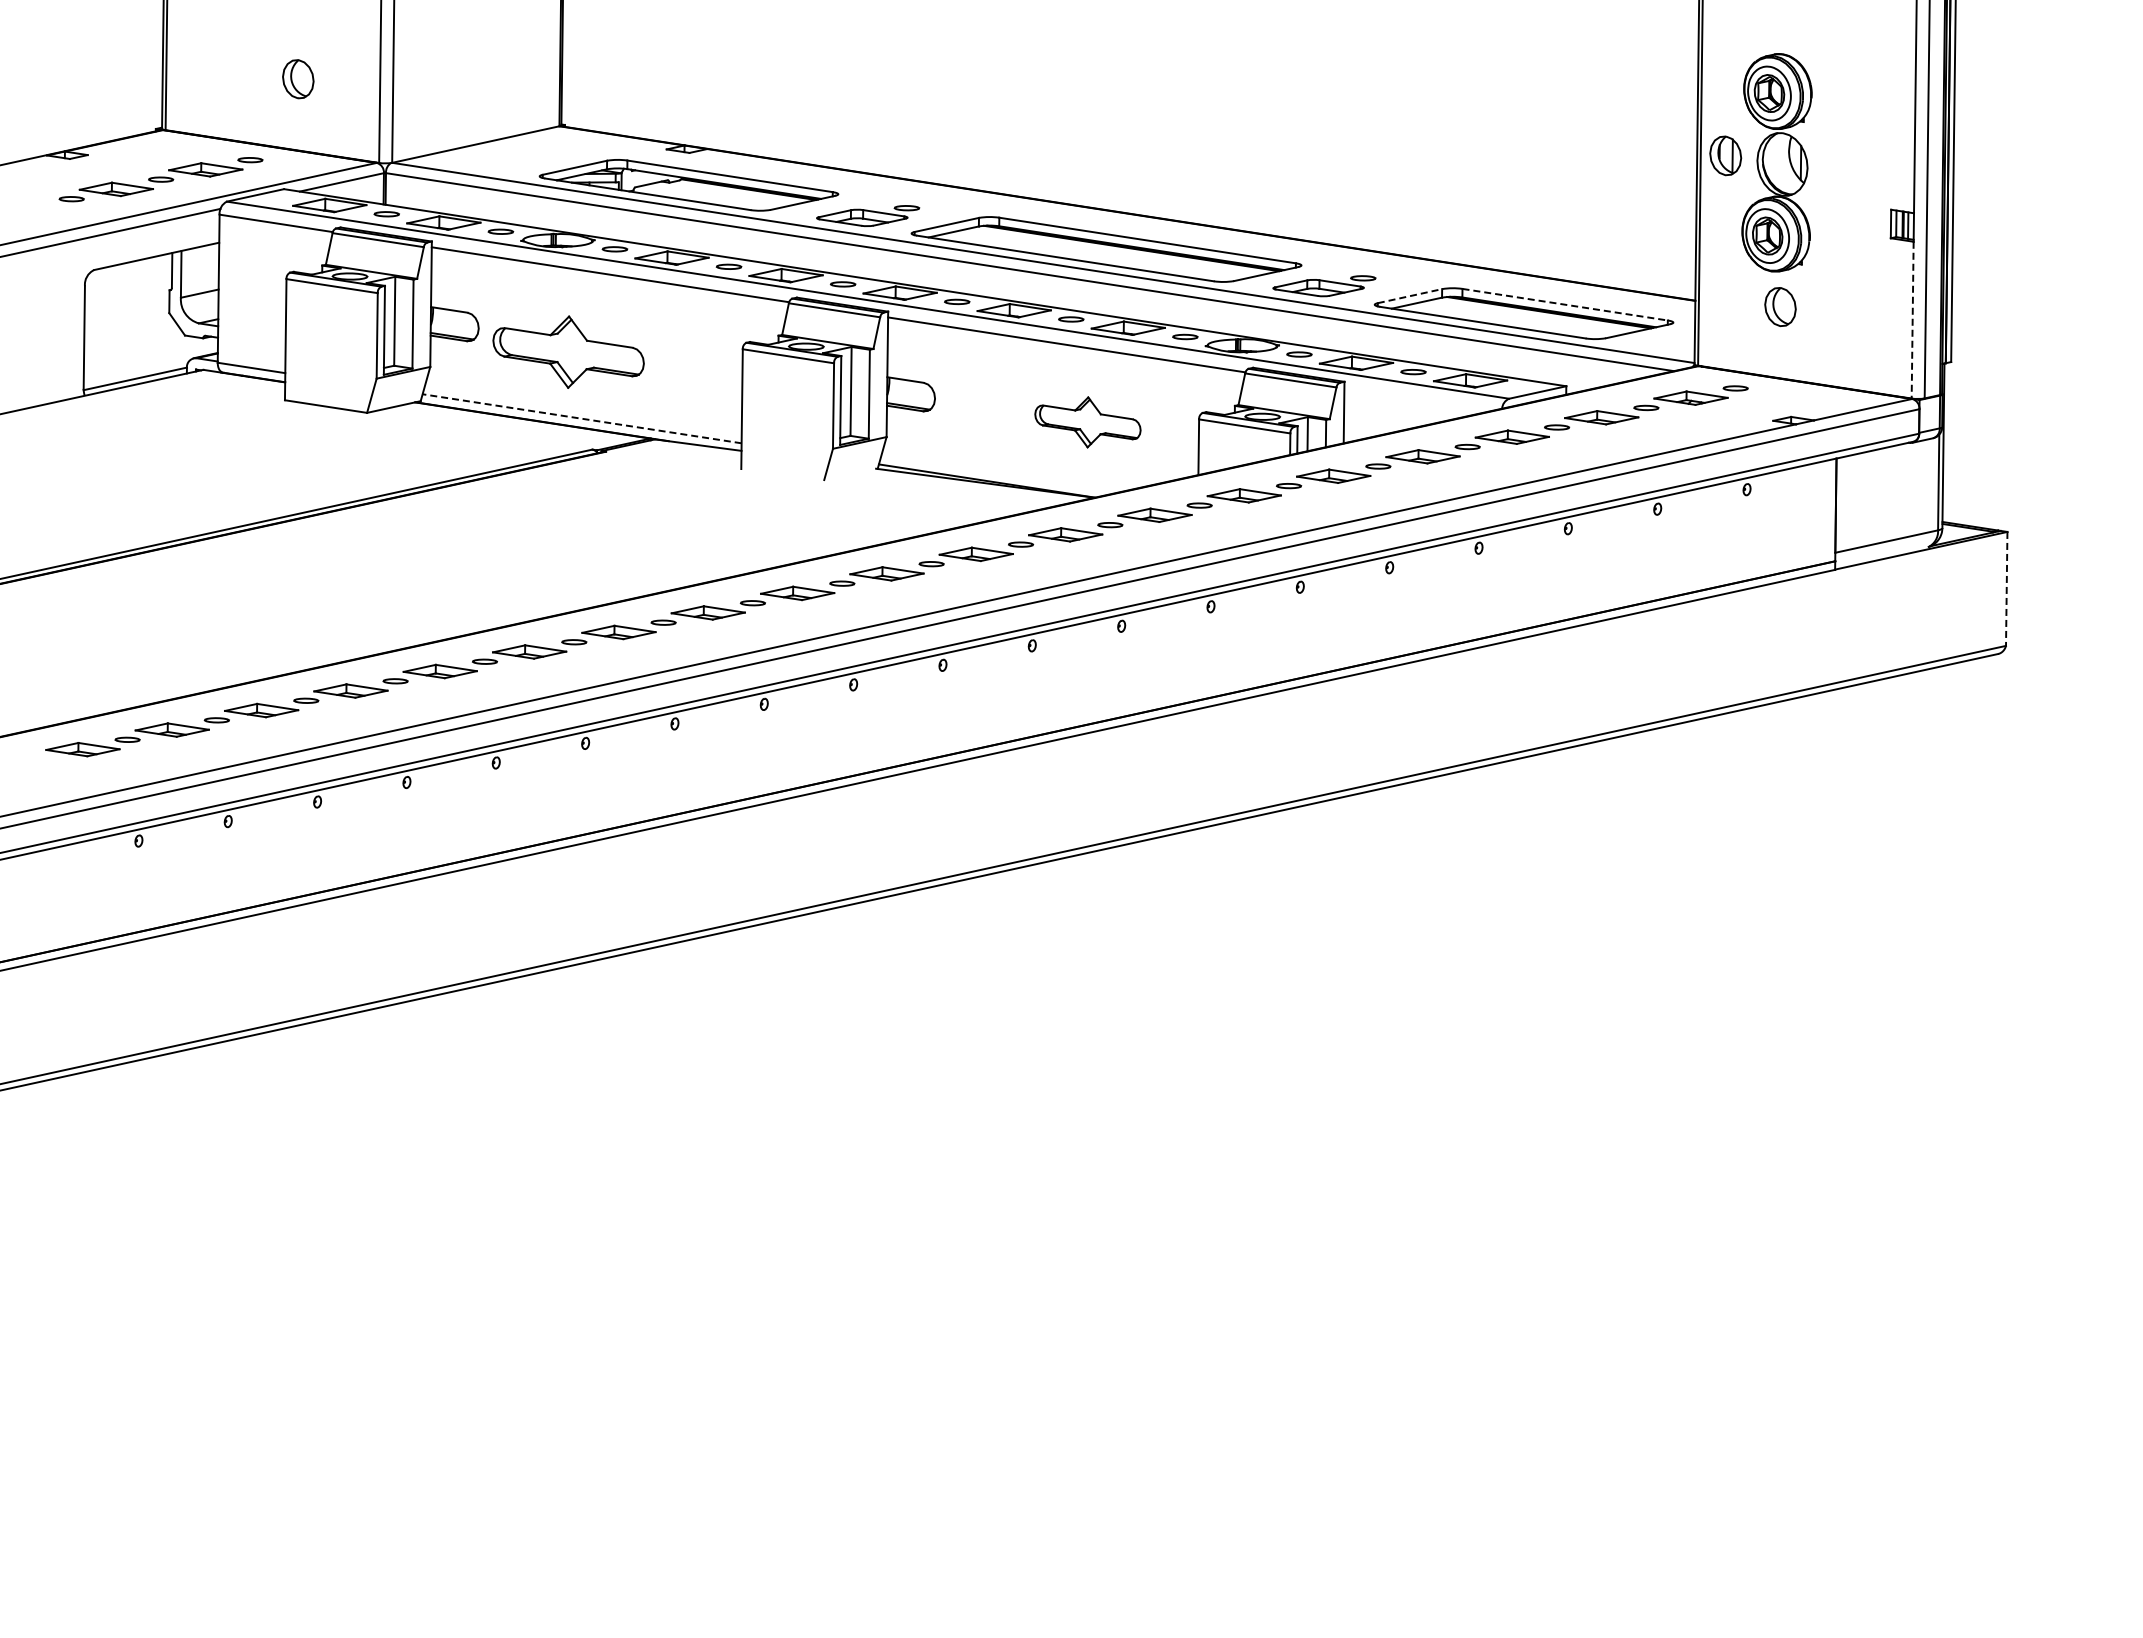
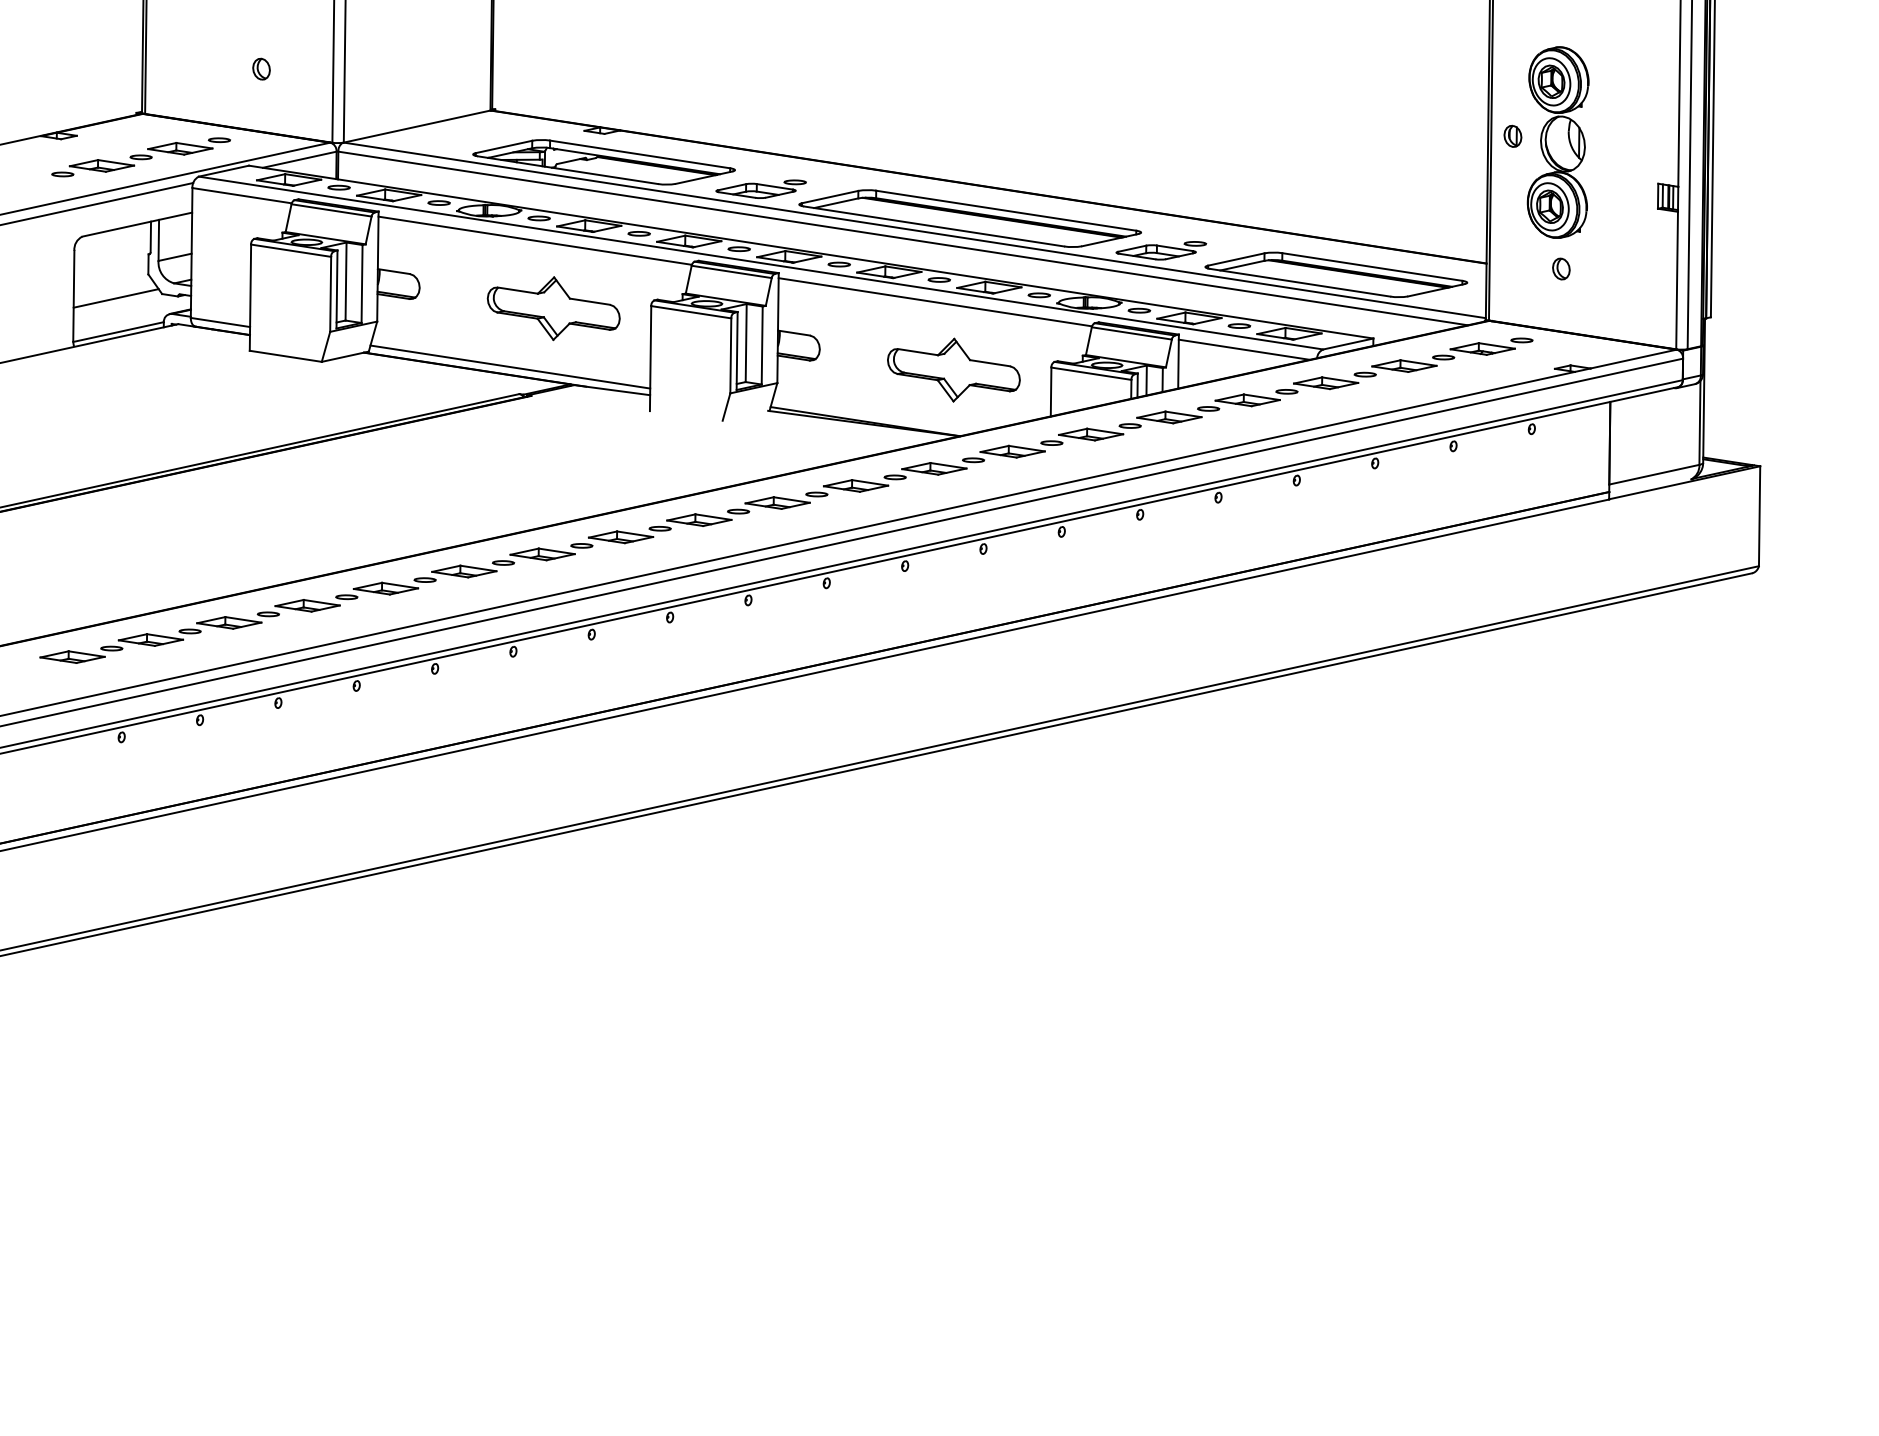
part: (298, 78) -> (261, 68), size x0.62
part: (1724, 155) -> (1512, 136), size x0.62
line: (1409, 296) -> (1235, 259), dashed -> solid
line: (1565, 304) -> (1372, 266), dashed -> solid
part: (1780, 306) -> (1561, 268), size x0.62
line: (1912, 320) -> (1676, 280), dashed -> solid
line: (132, 340) -> (116, 298), added
part: (568, 351) -> (553, 308), moved
line: (1418, 398) -> (1243, 349), added
line: (581, 418) -> (509, 366), dashed -> solid
part: (1087, 422) -> (953, 370), size x1.43
line: (2006, 588) -> (1759, 515), dashed -> solid

